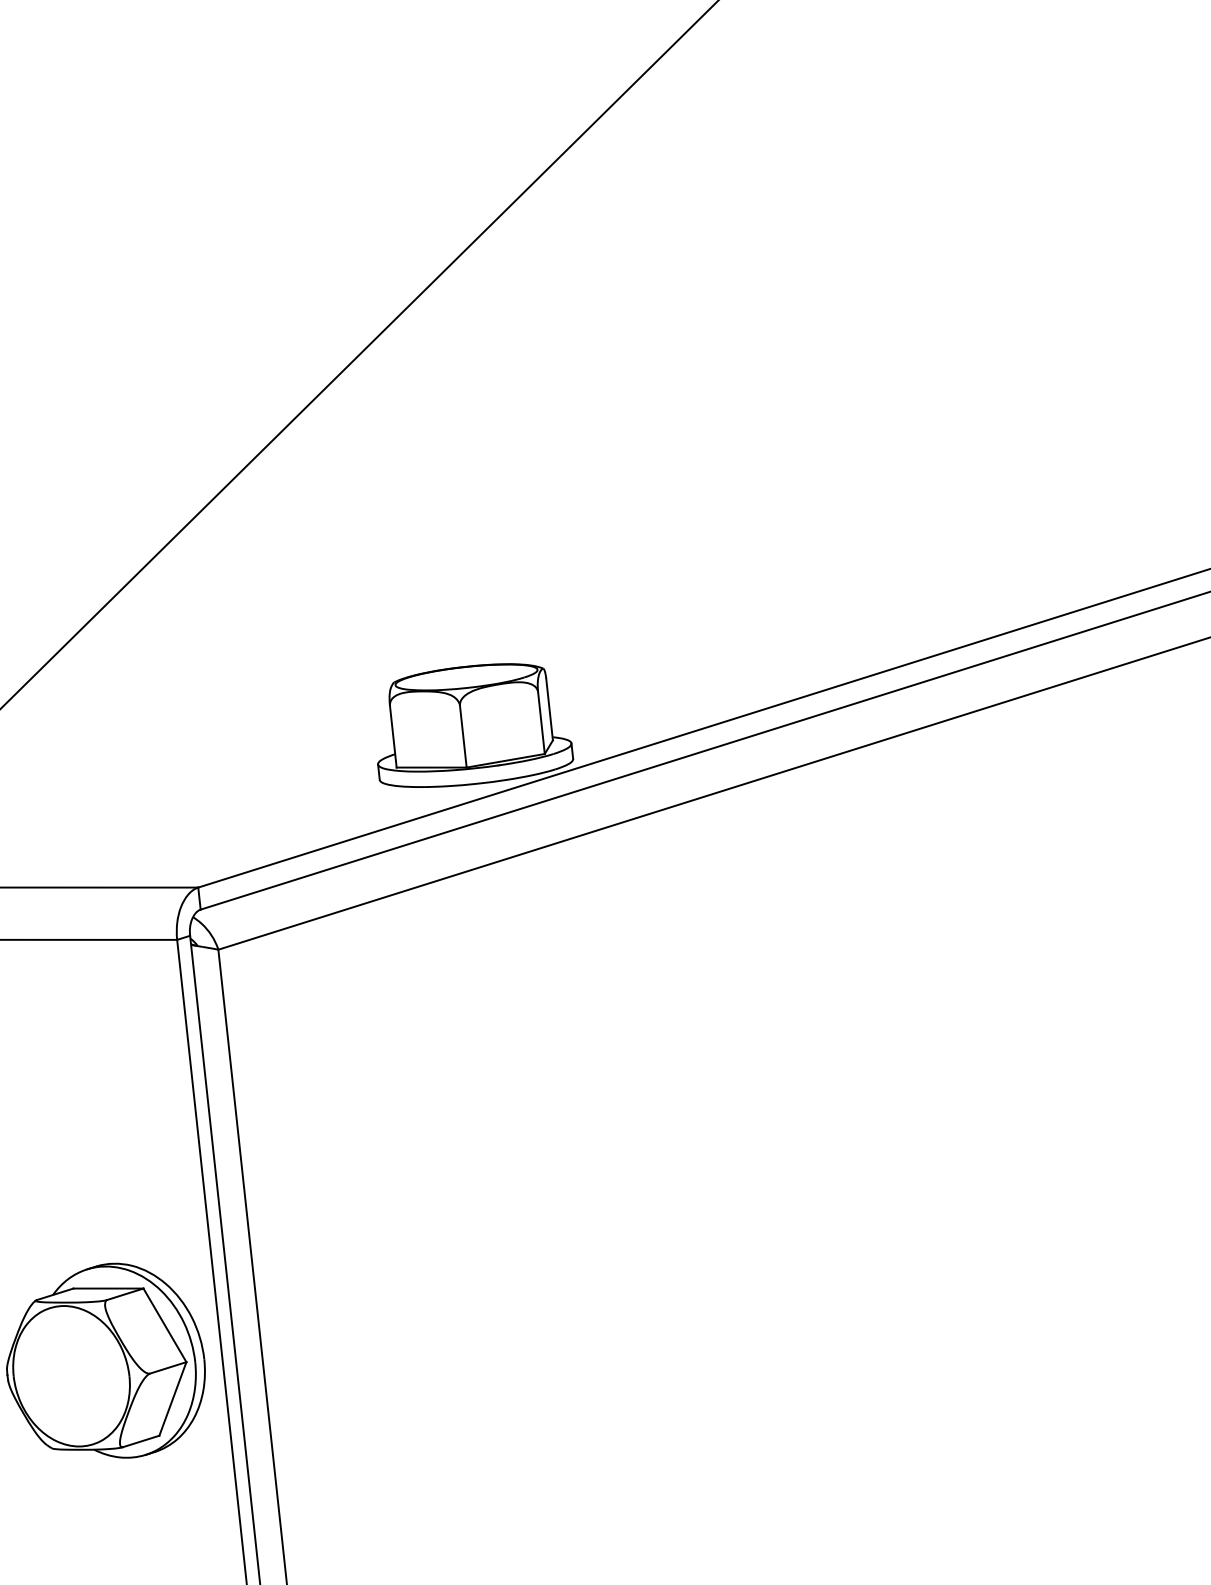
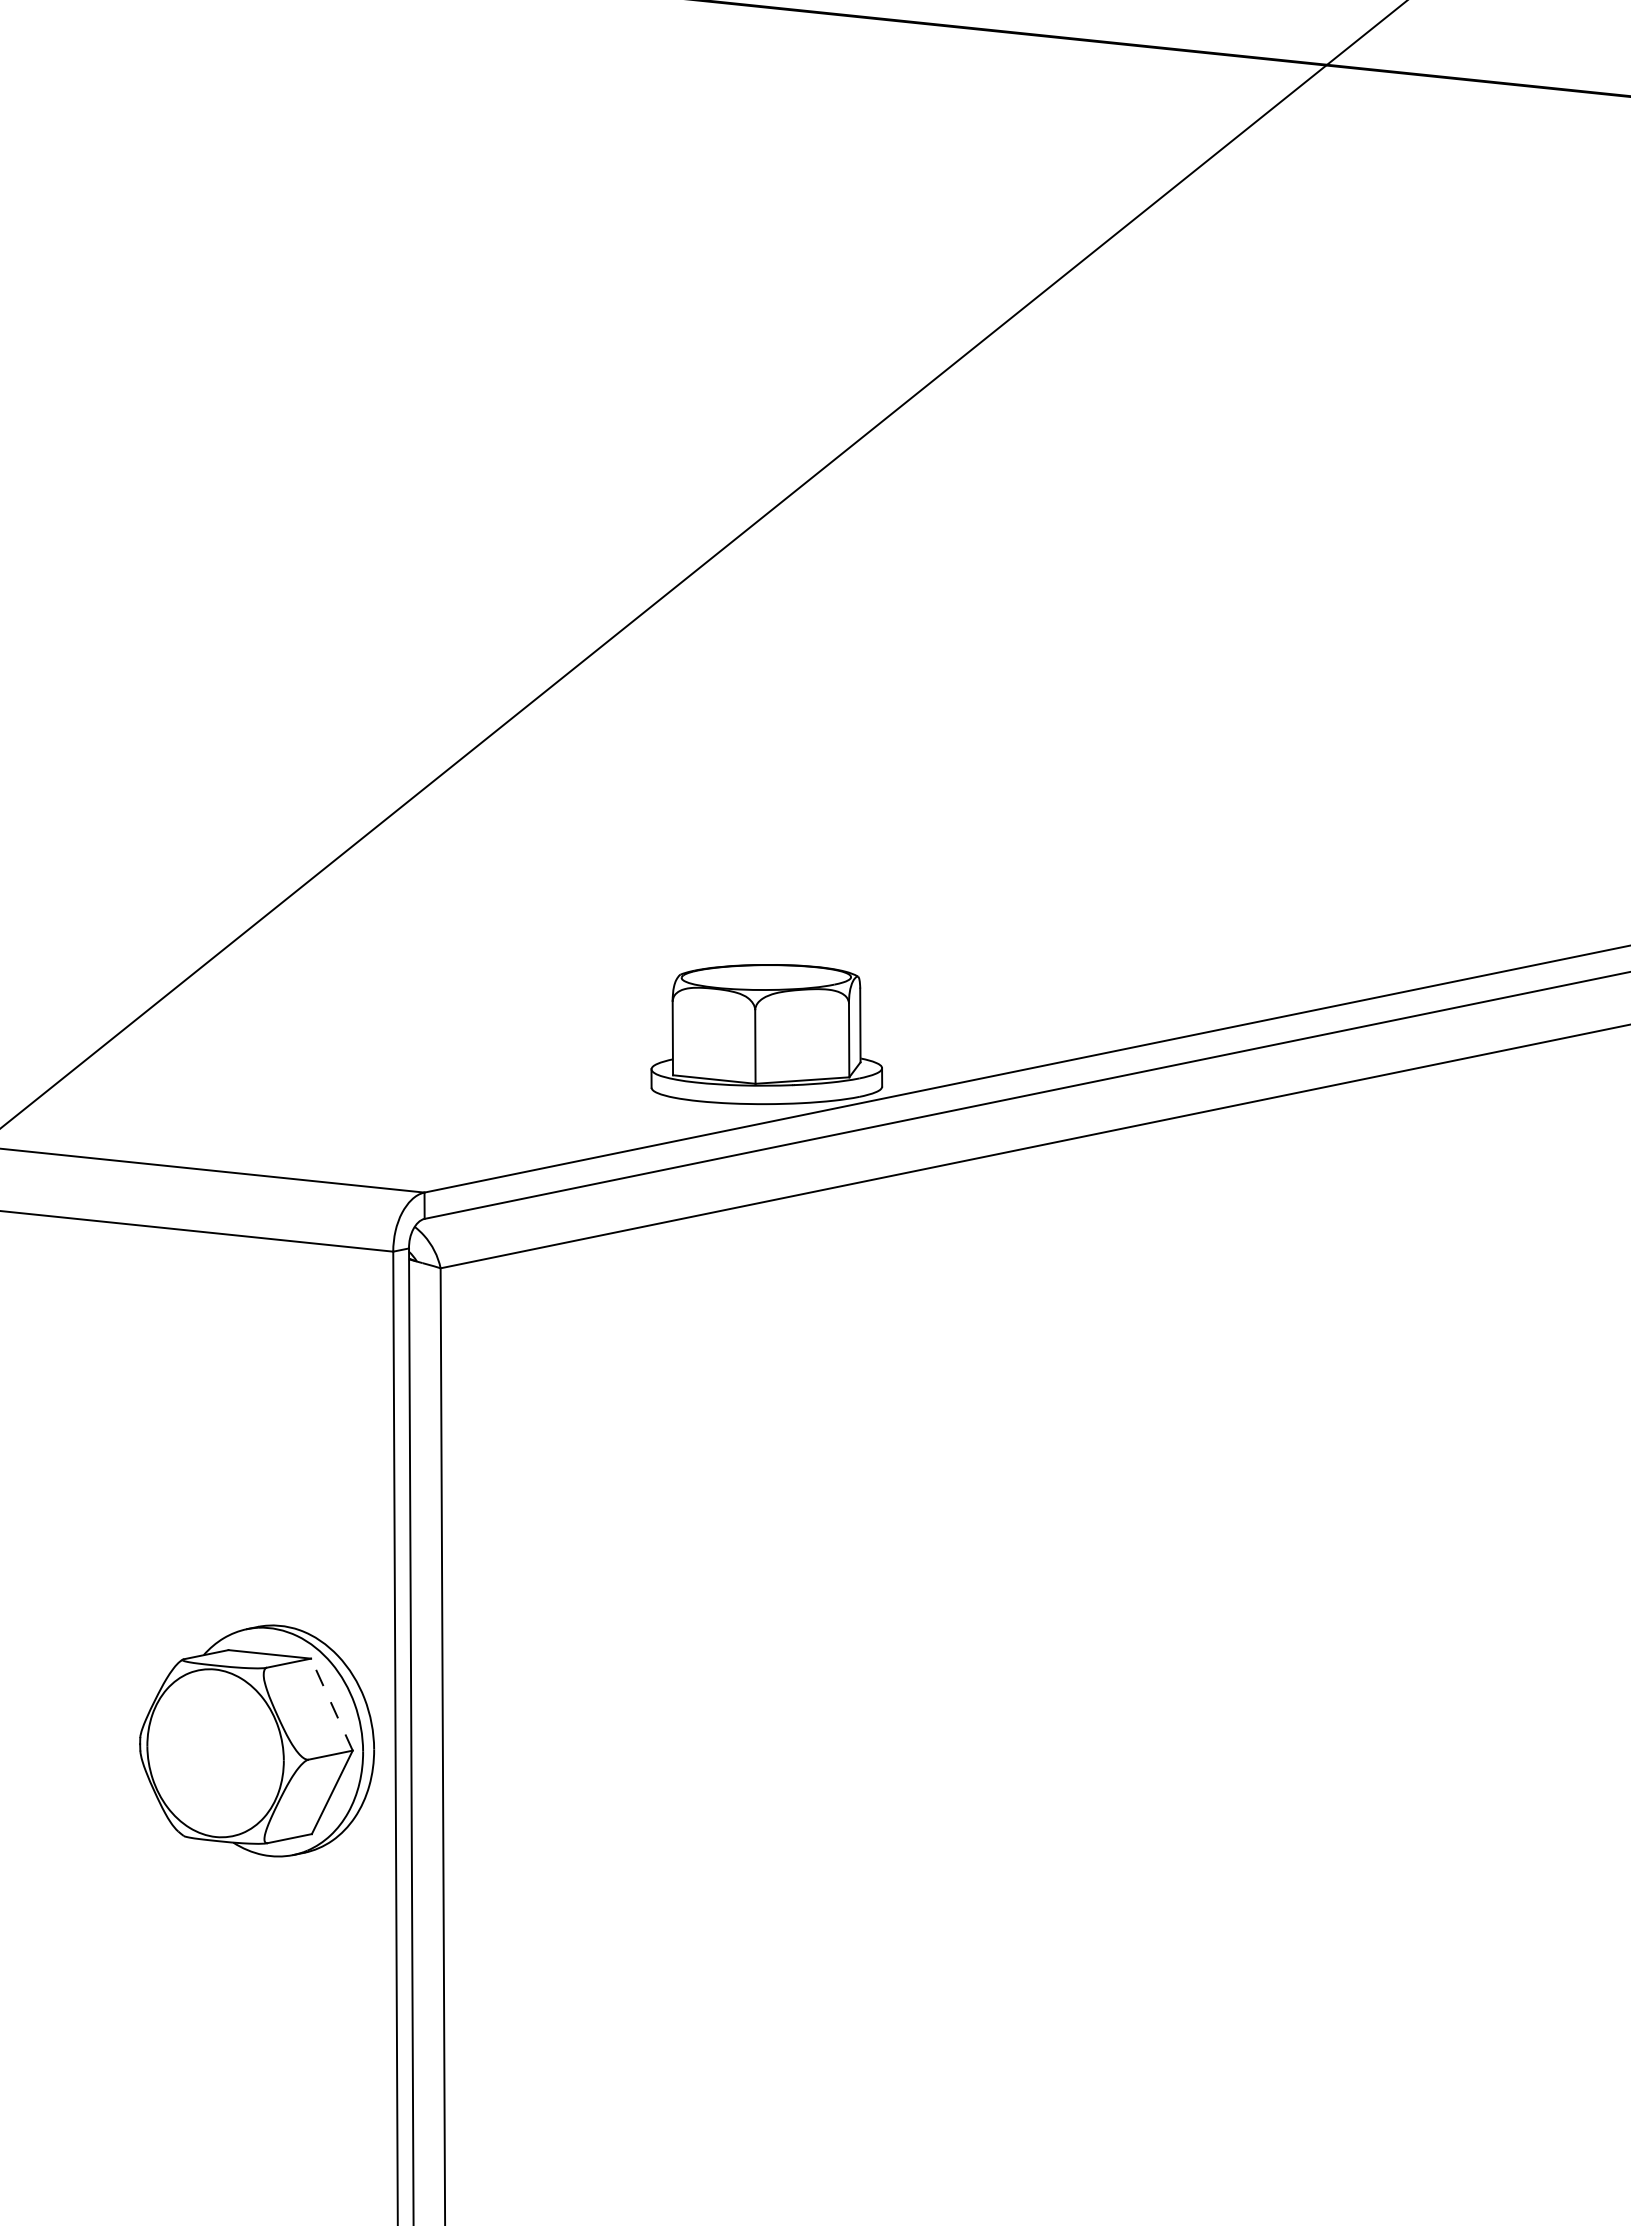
line: (164, 1325) -> (331, 1704), solid -> dashed

